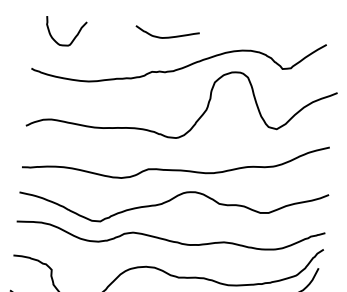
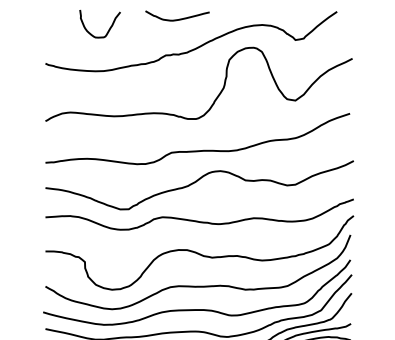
curve: (74, 36) -> (109, 27), moved

